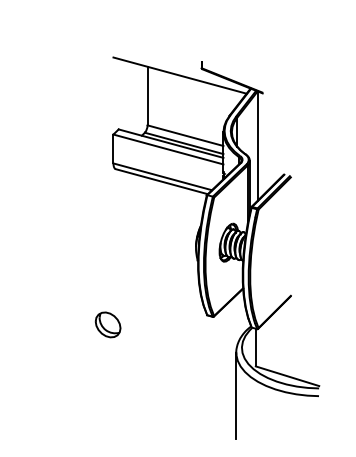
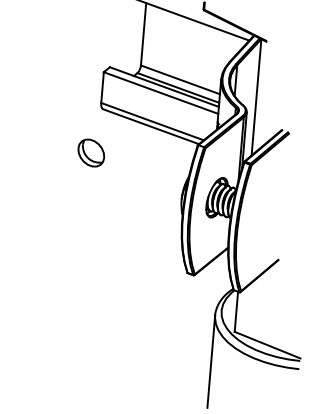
part: (107, 324) -> (90, 152), moved

